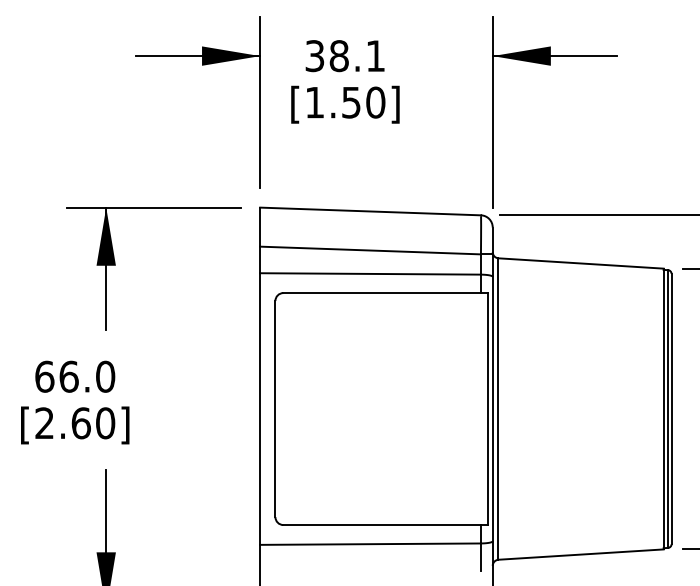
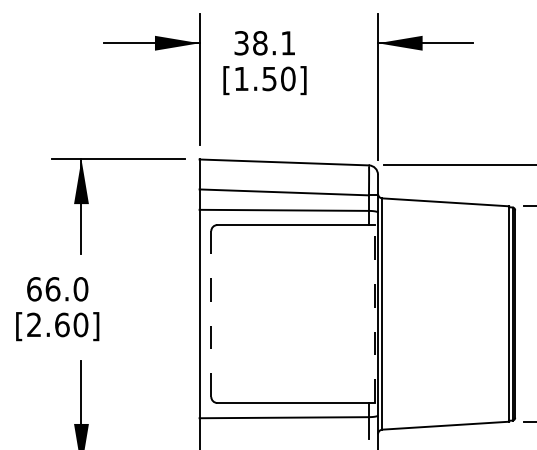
line: (275, 408) -> (211, 313), solid -> dashed
line: (488, 409) -> (374, 314), solid -> dashed

